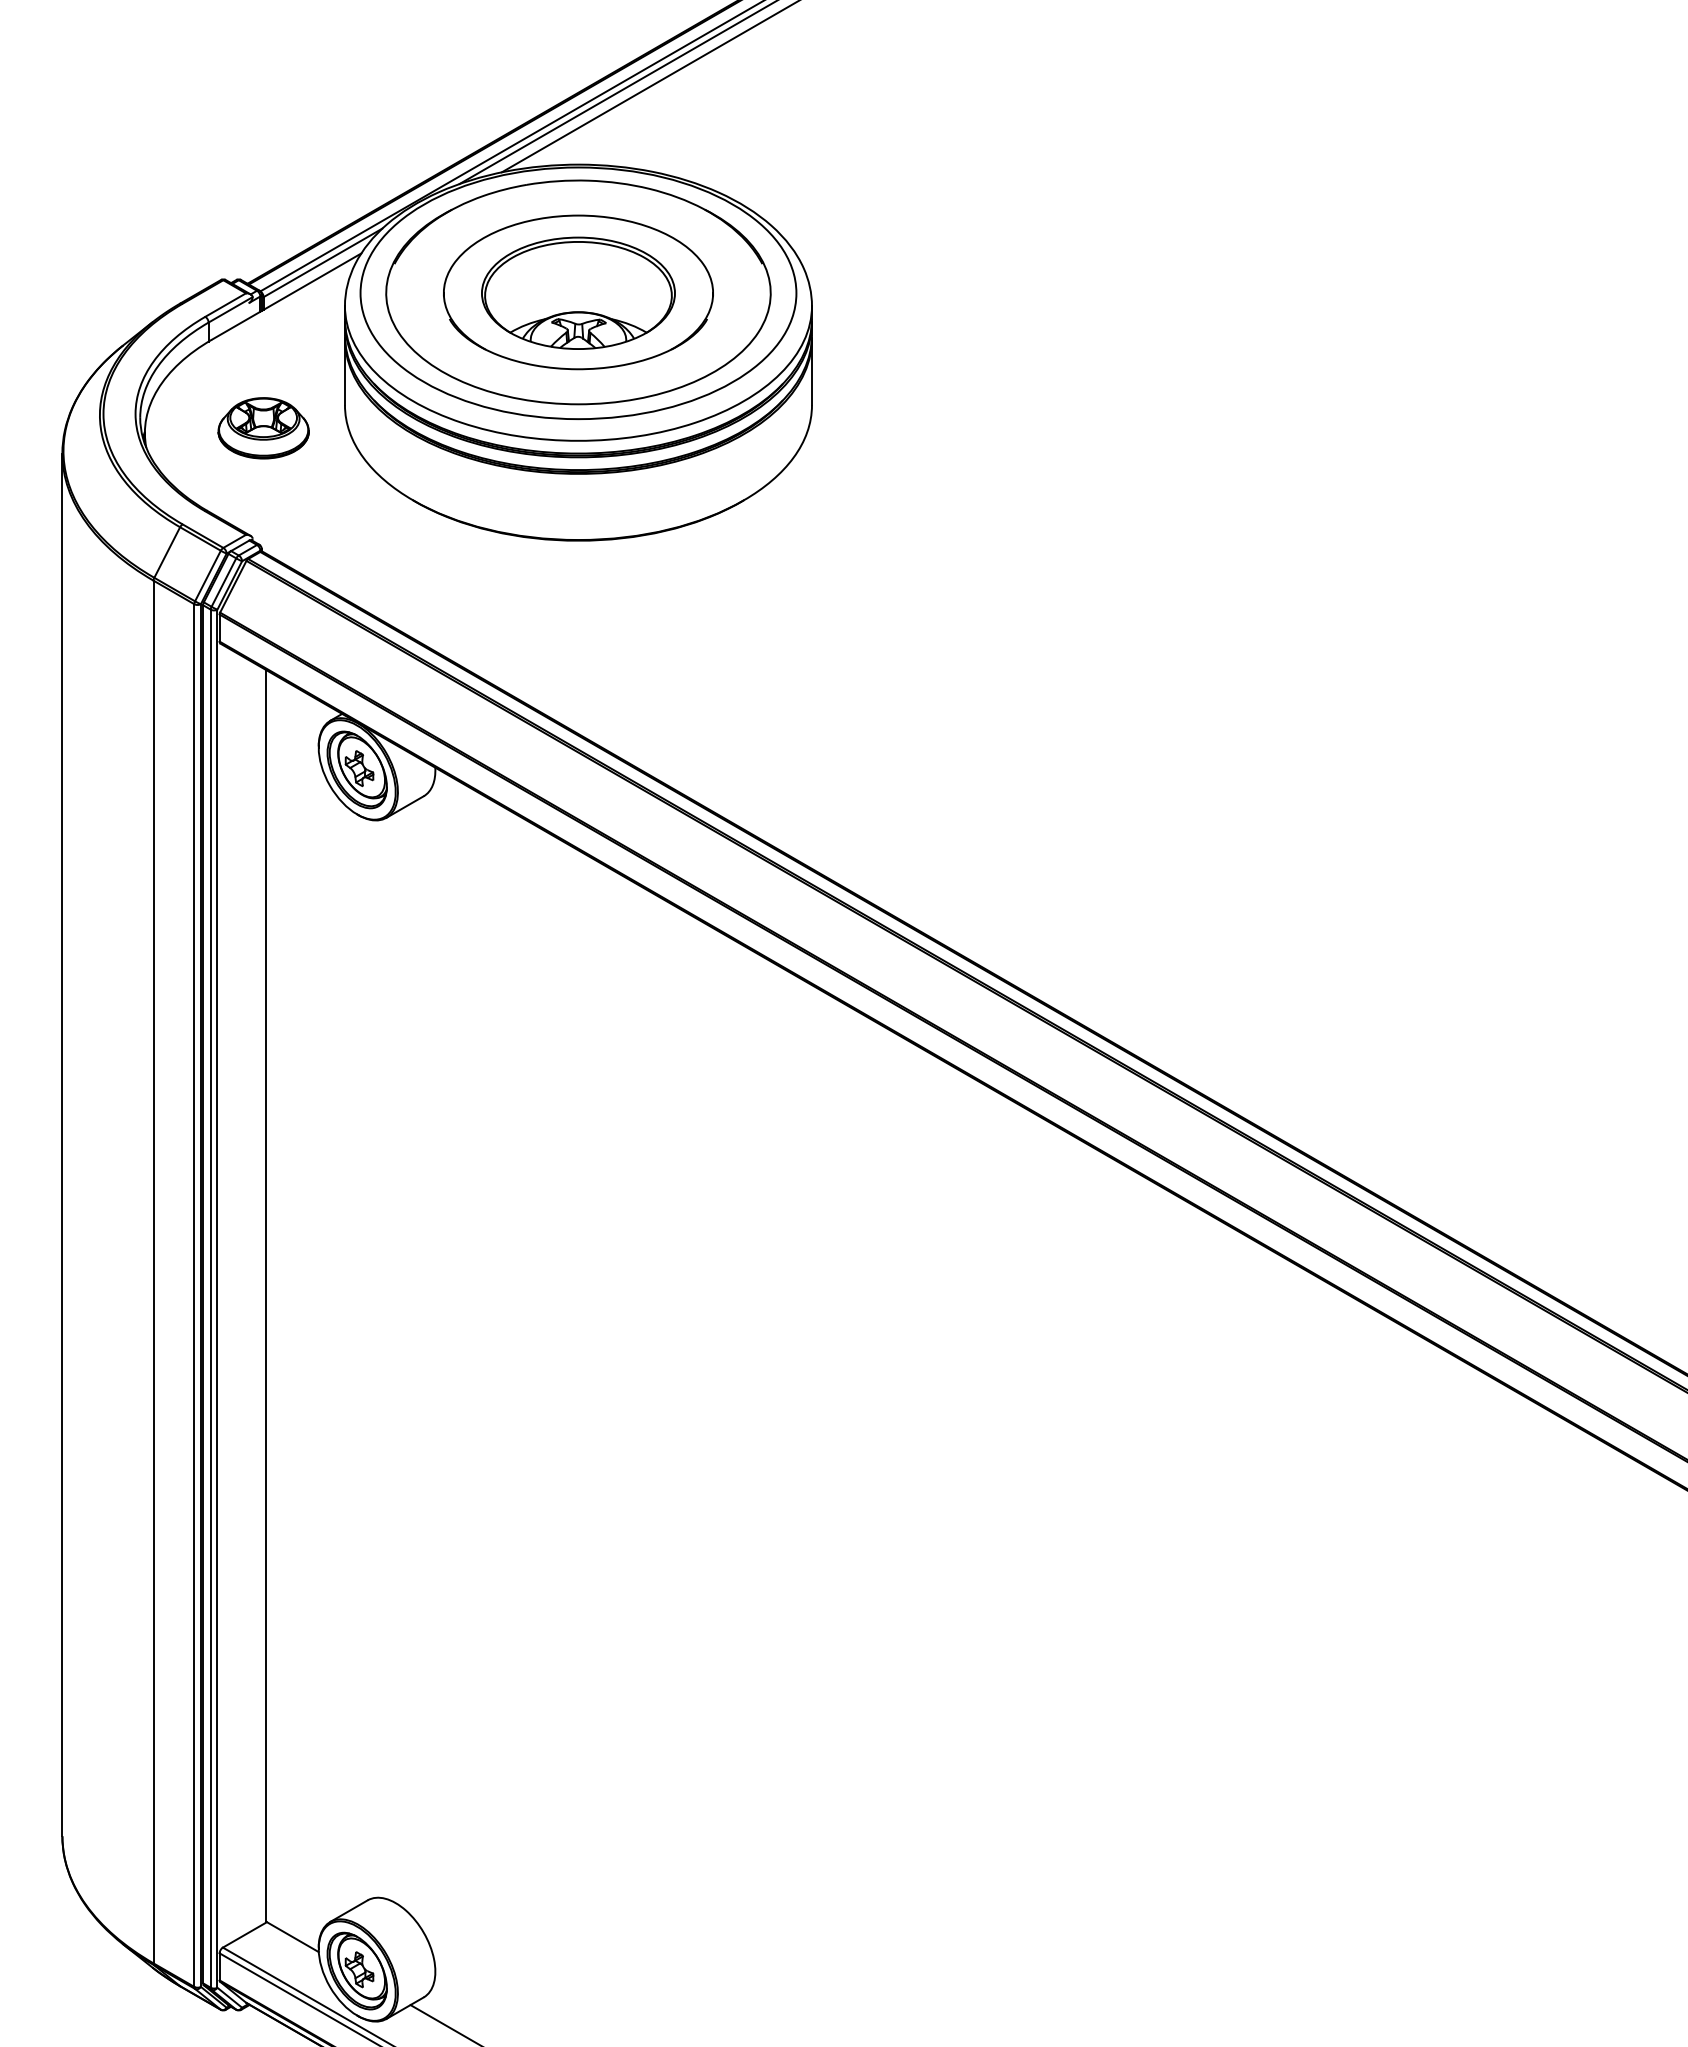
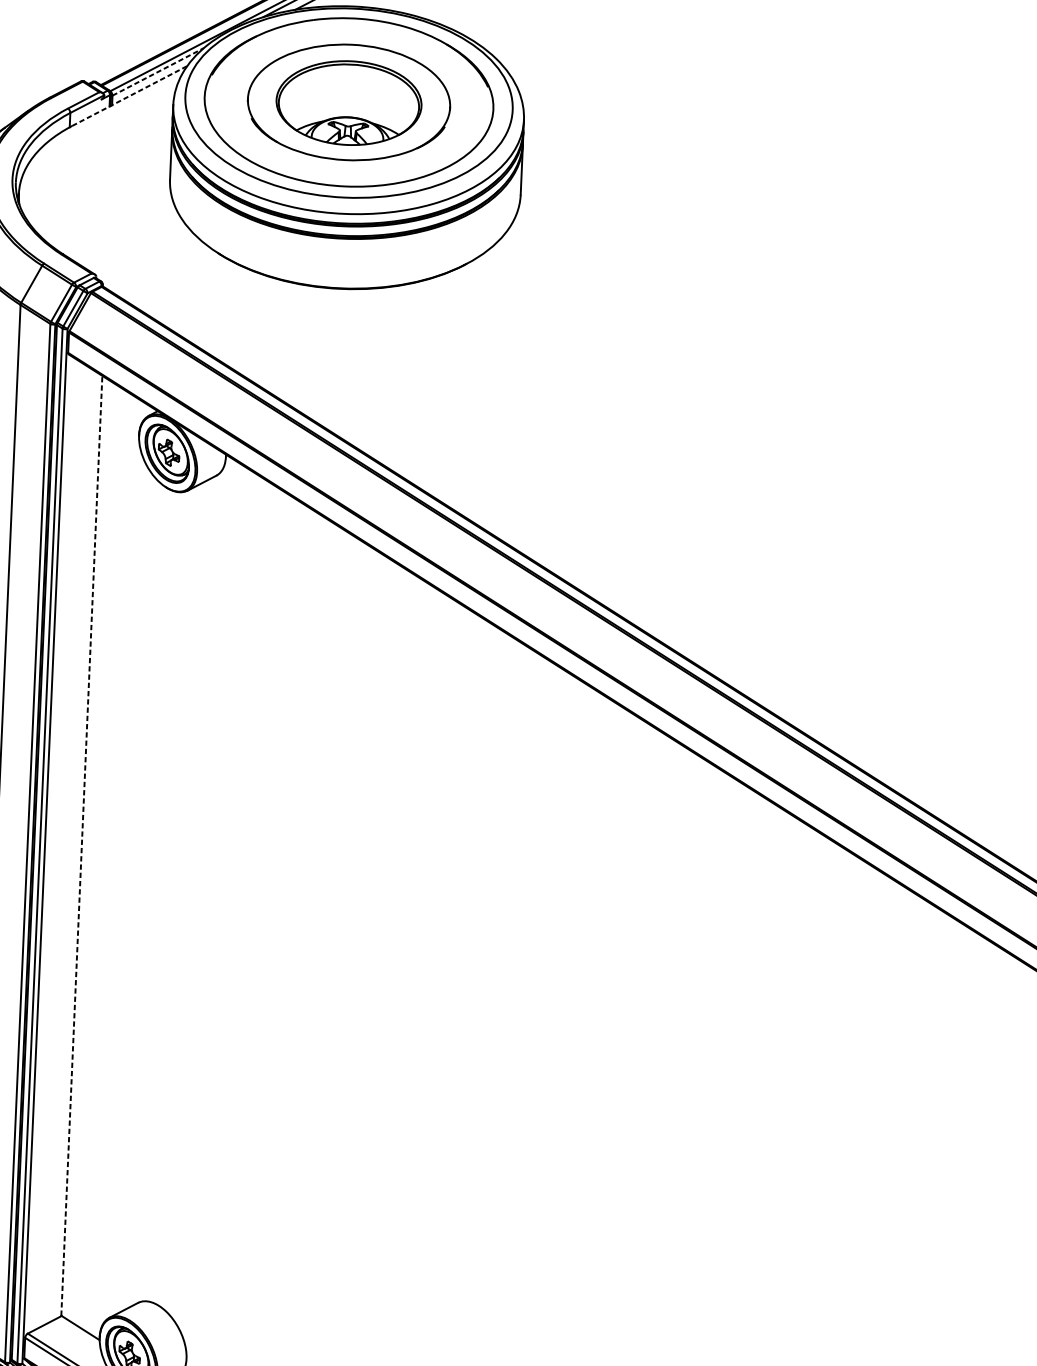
line: (323, 262) -> (158, 71), solid -> dashed
line: (287, 296) -> (130, 95), solid -> dashed
part: (263, 428) -> (108, 194), removed
line: (266, 1296) -> (81, 846), solid -> dashed

